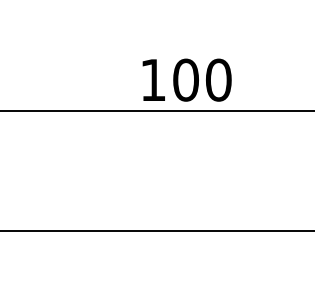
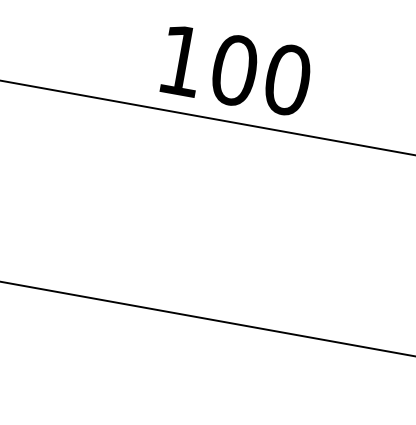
text: (186, 79) -> (235, 69), moved

